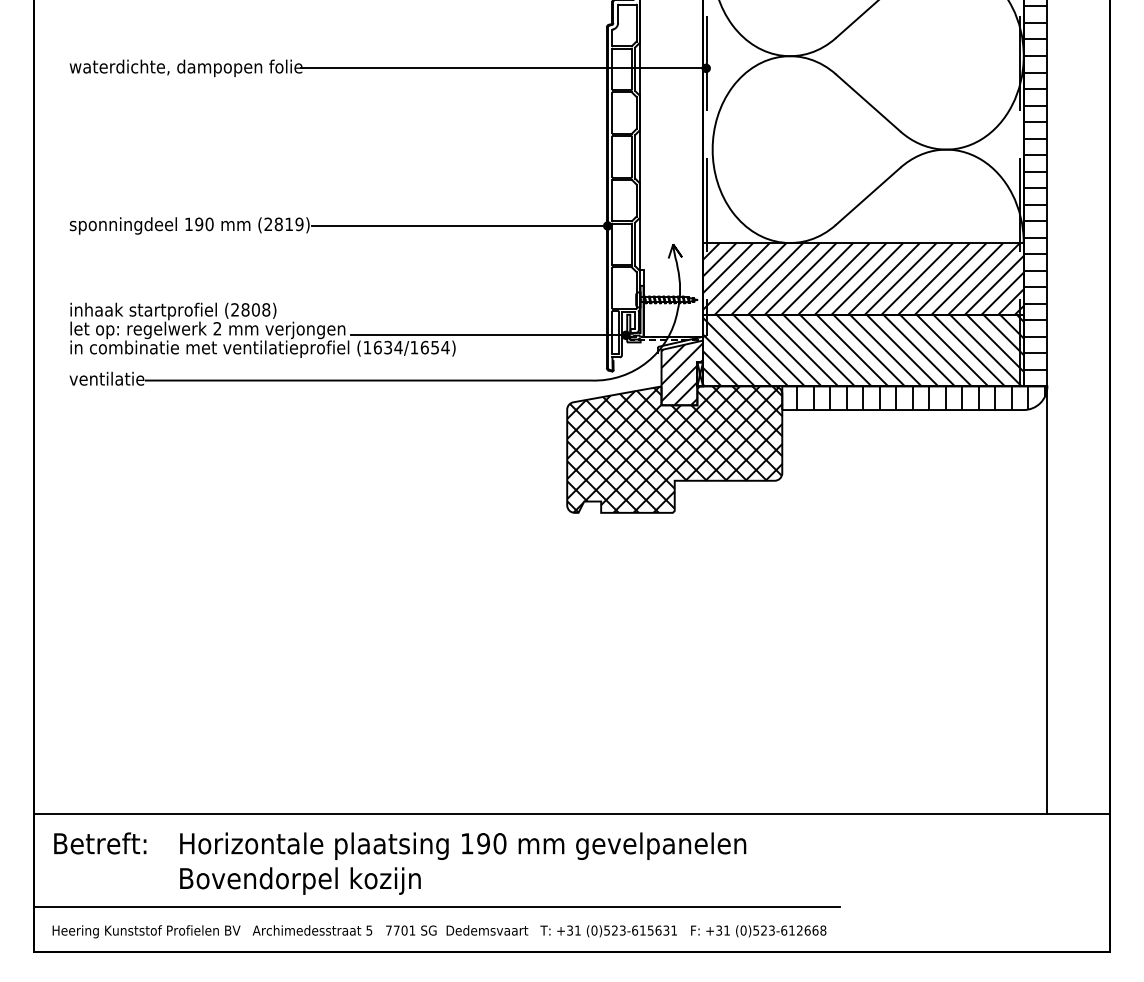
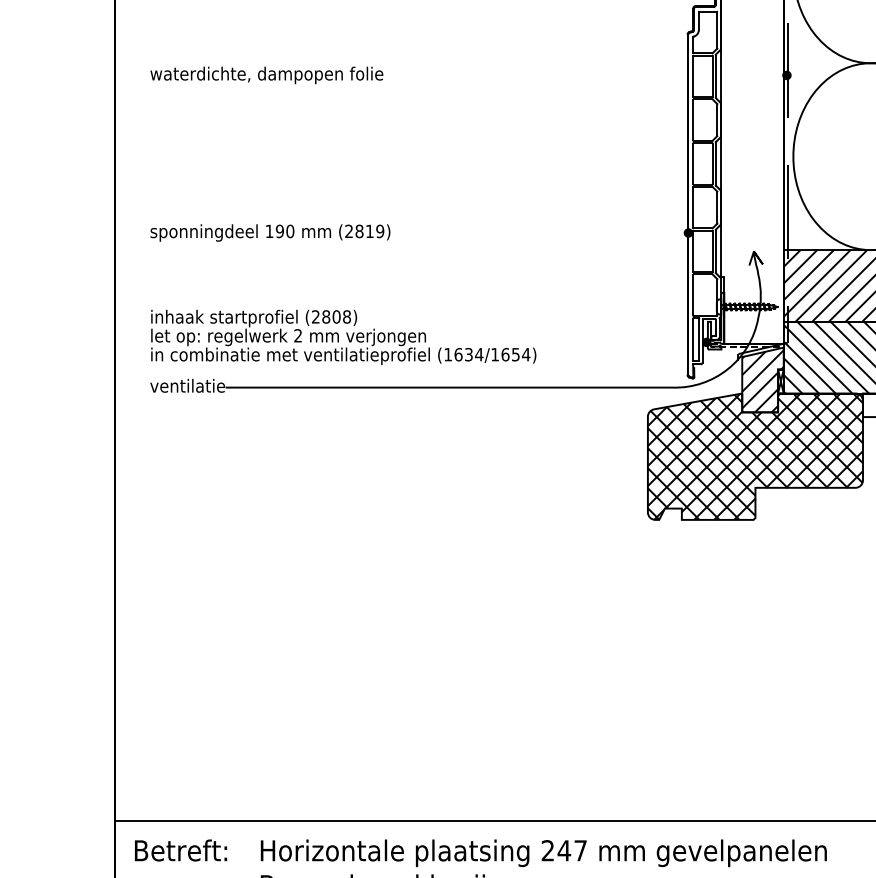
line: (503, 68) -> (584, 75), removed
line: (459, 225) -> (540, 232), removed
line: (488, 335) -> (569, 342), removed
text: (483, 843) -> (564, 850), 190 -> 247

